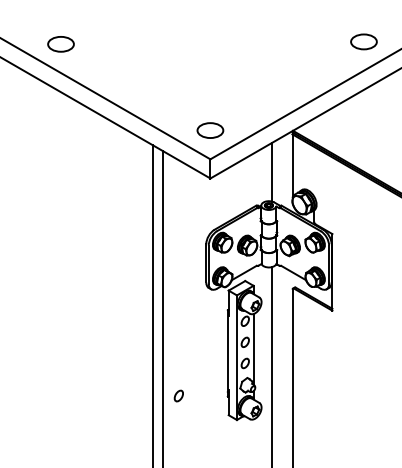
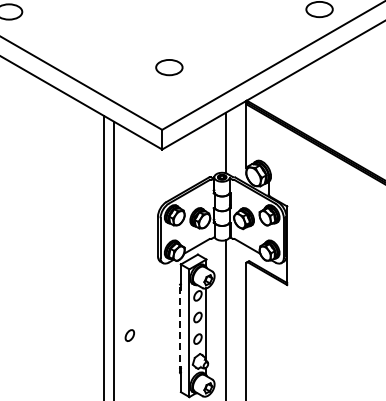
part: (210, 130) -> (169, 67), moved
line: (227, 352) -> (179, 327), solid -> dashed
part: (178, 395) -> (129, 335), moved

